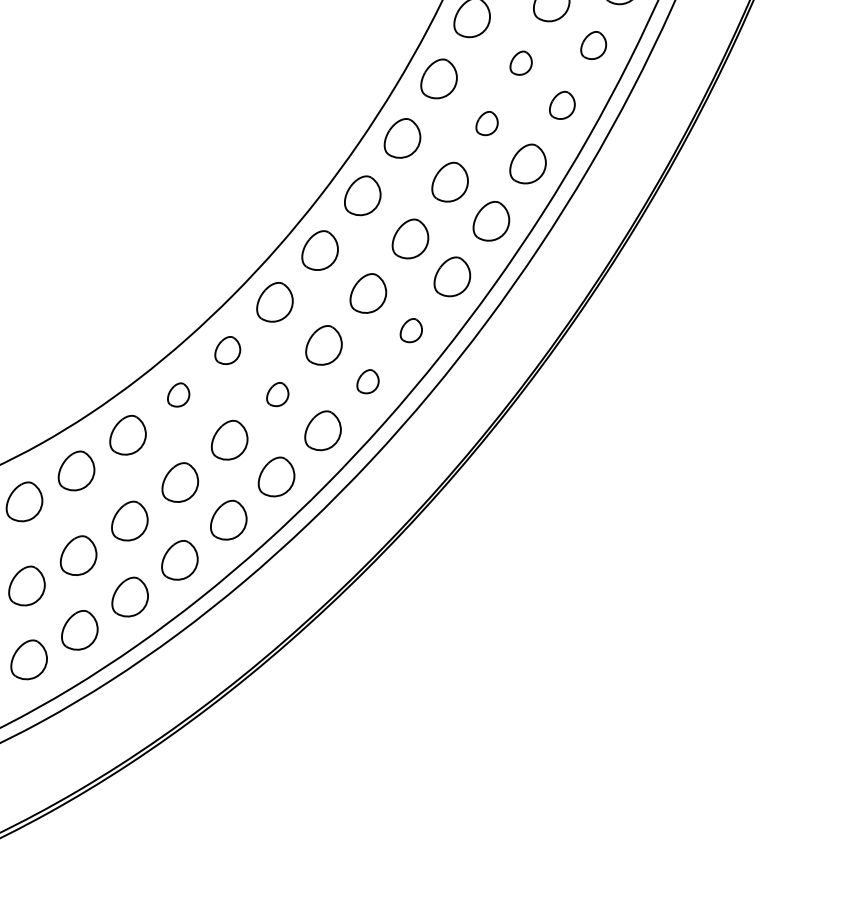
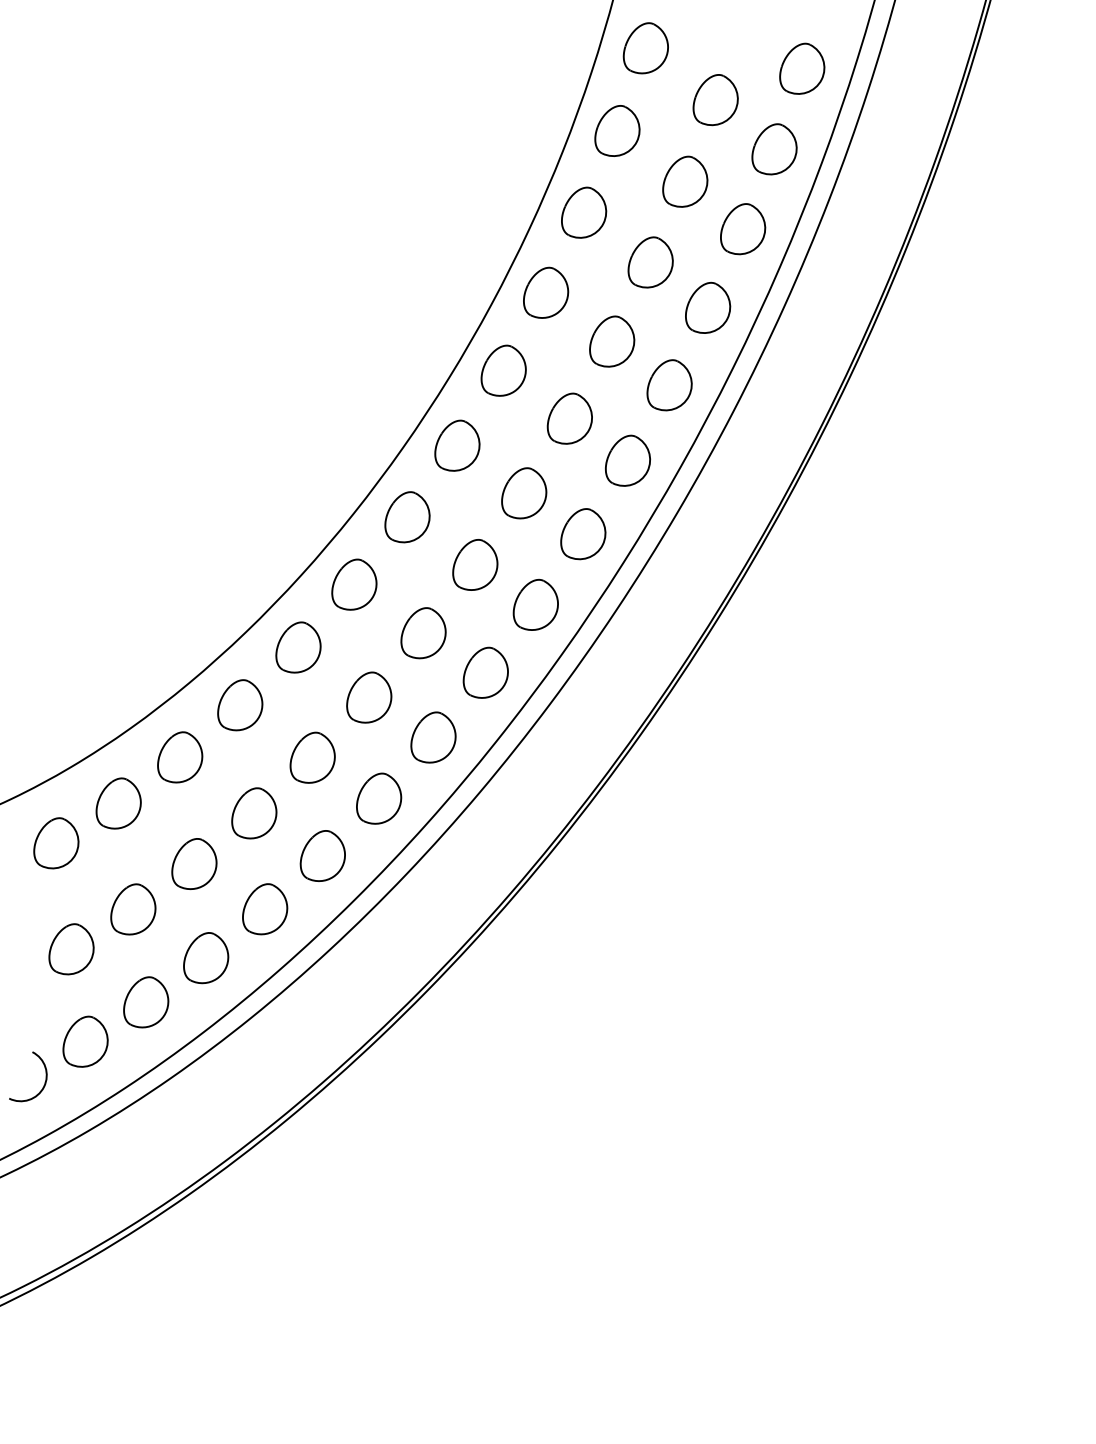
part: (593, 45) -> (774, 149), size x1.43
part: (521, 63) -> (685, 181), size x1.67
part: (562, 105) -> (743, 229), size x1.43
part: (487, 123) -> (650, 262), size x1.67
part: (411, 330) -> (583, 534), size x1.67
part: (228, 350) -> (354, 584), size x1.43
part: (368, 381) -> (535, 604), size x1.67
part: (277, 394) -> (423, 633), size x1.67
part: (178, 395) -> (298, 647), size x1.67

